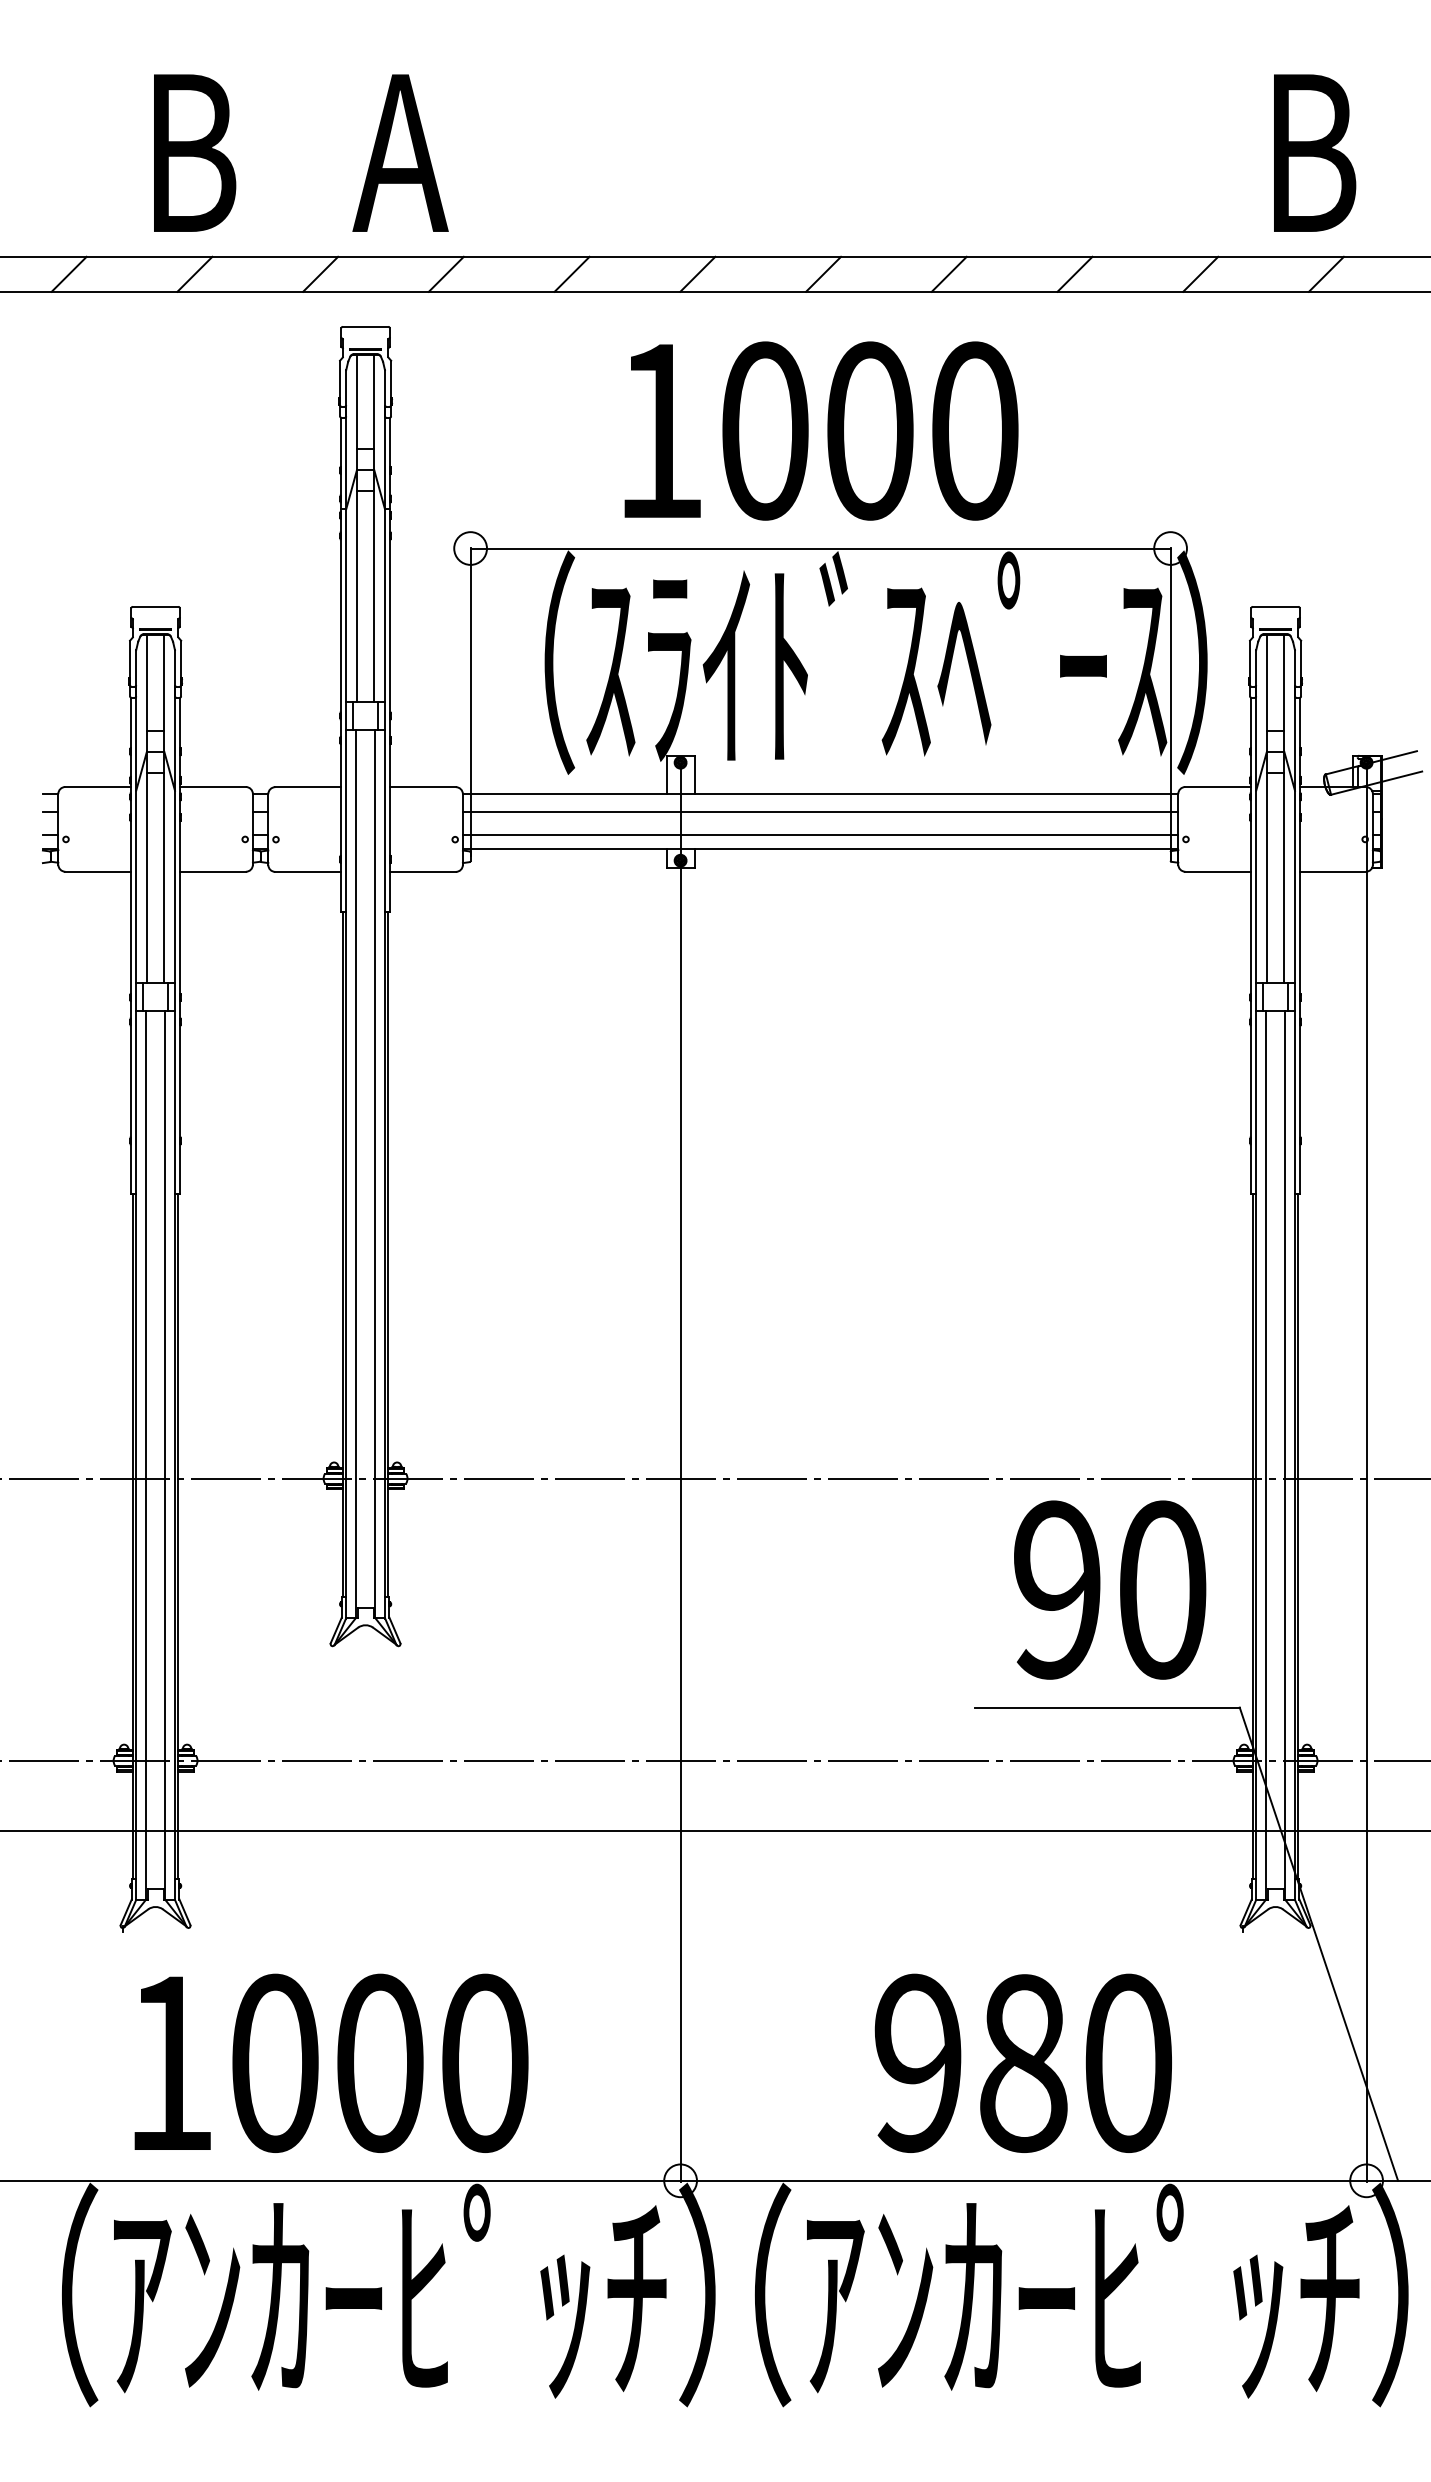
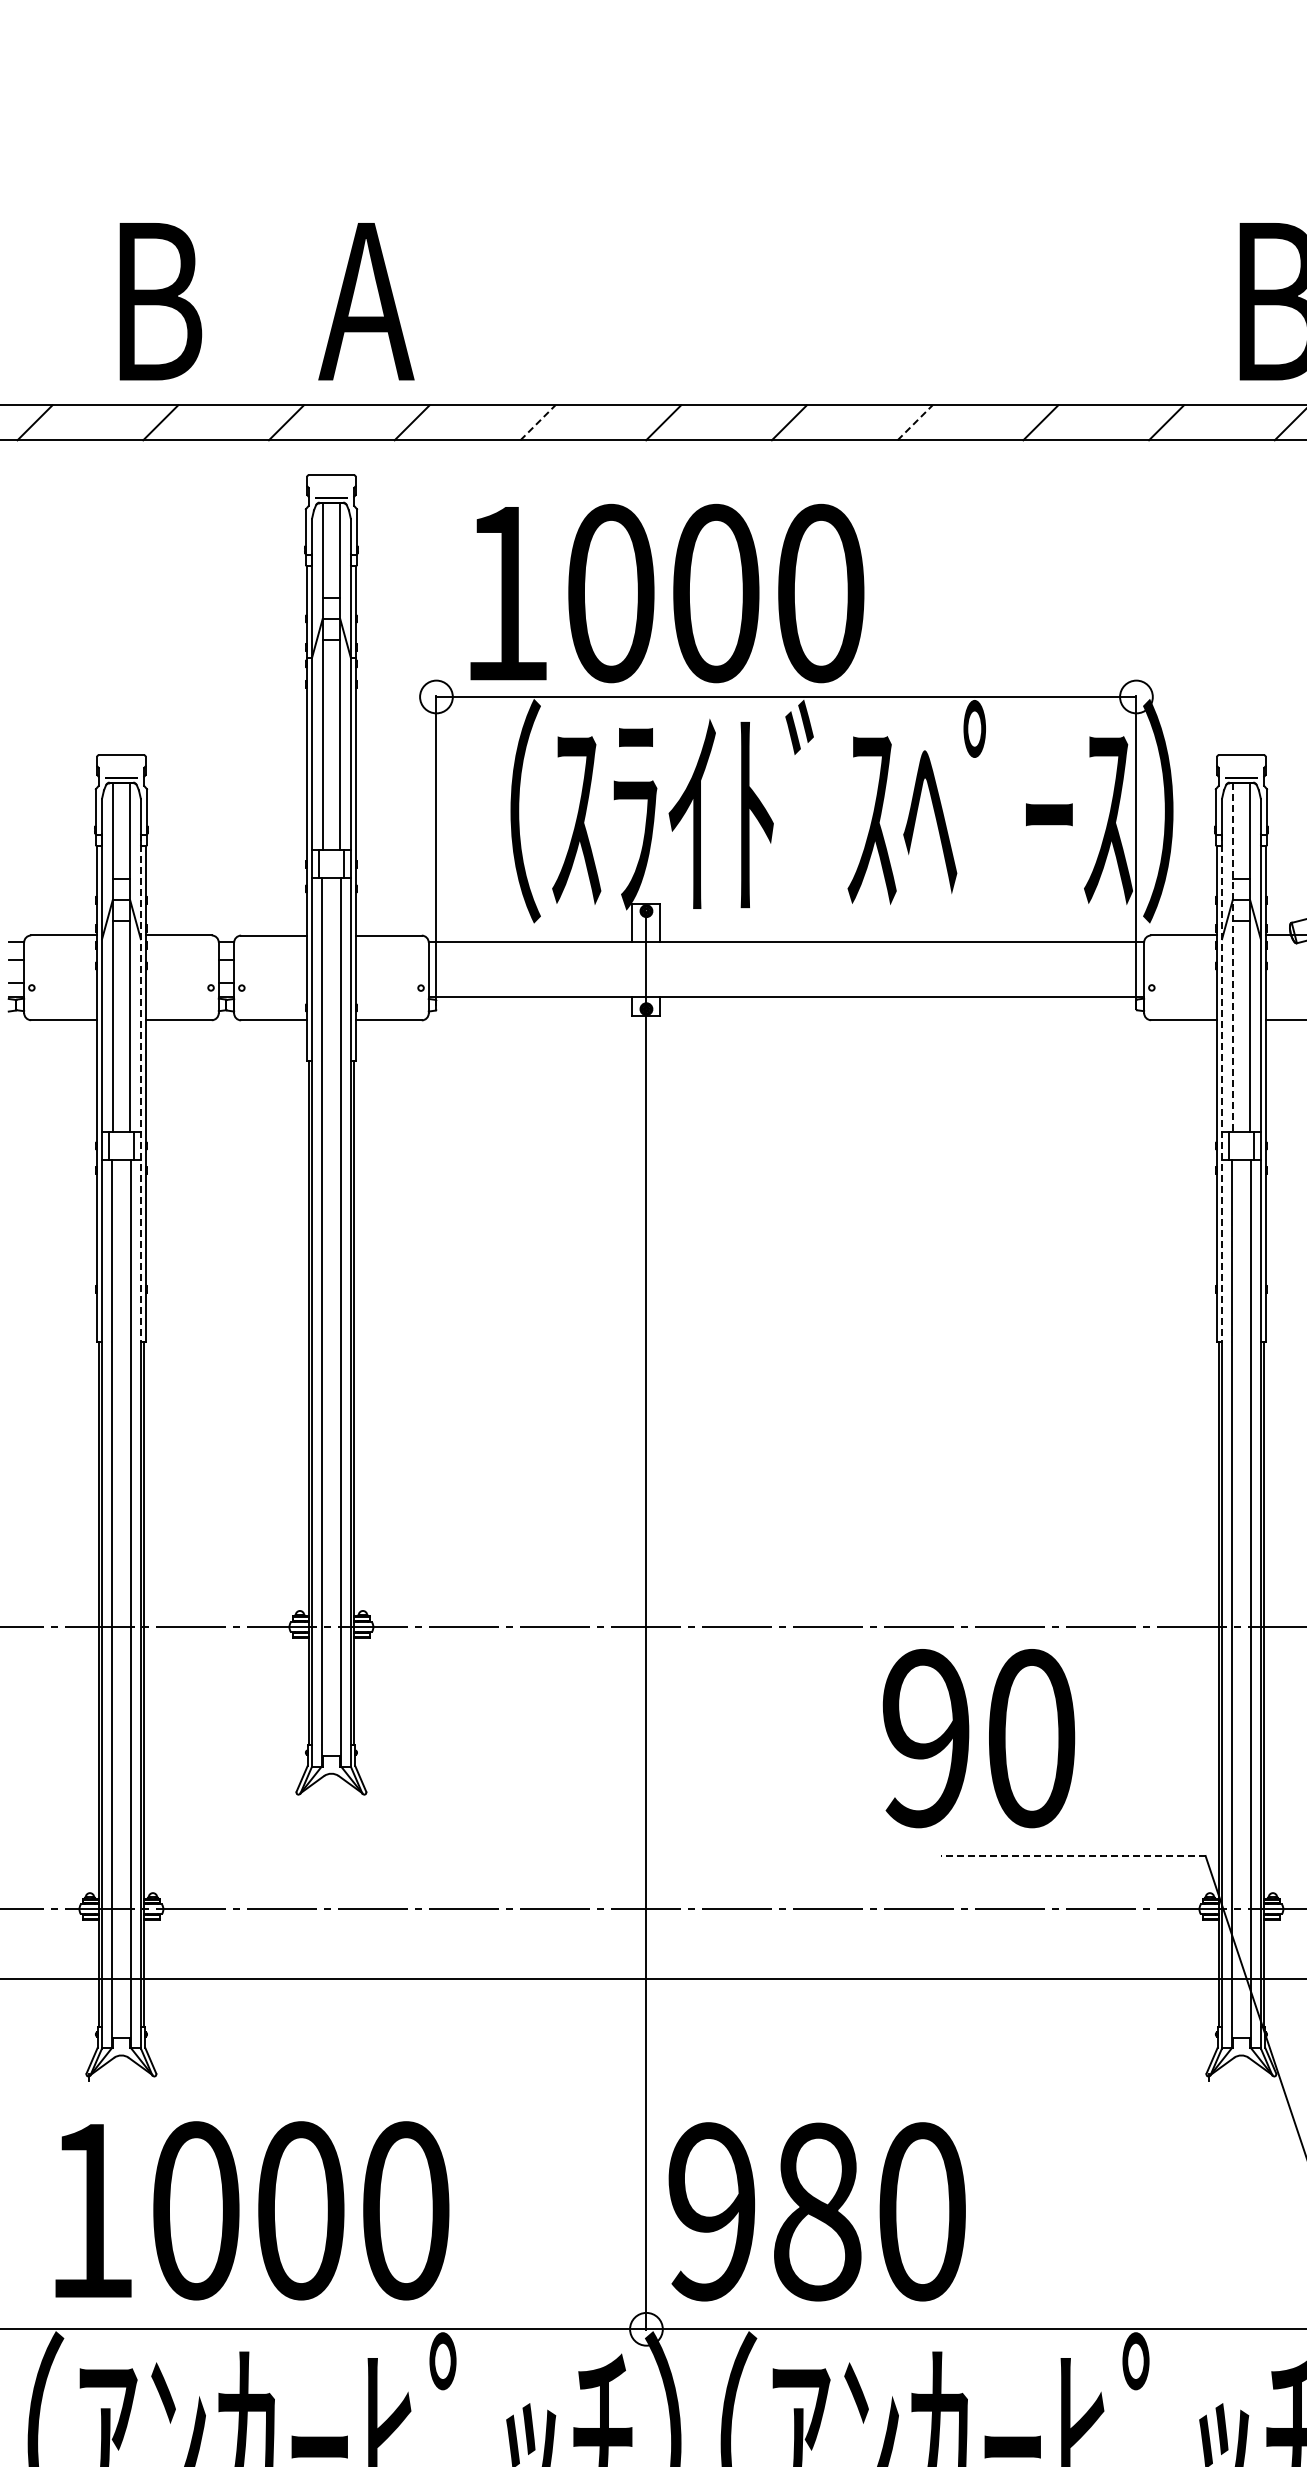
line: (572, 274) -> (538, 422), solid -> dashed
line: (949, 274) -> (915, 422), solid -> dashed
text: (821, 430) -> (667, 592), moved
line: (1266, 809) -> (1232, 957), solid -> dashed
line: (820, 811) -> (786, 959), removed
line: (820, 834) -> (786, 982), removed
line: (175, 940) -> (141, 1088), solid -> dashed
line: (1256, 940) -> (1222, 1088), solid -> dashed
text: (1110, 1589) -> (979, 1737), moved
line: (1106, 1707) -> (1072, 1855), solid -> dashed
text: (331, 2062) -> (252, 2209), moved
text: (1022, 2062) -> (816, 2210), moved

